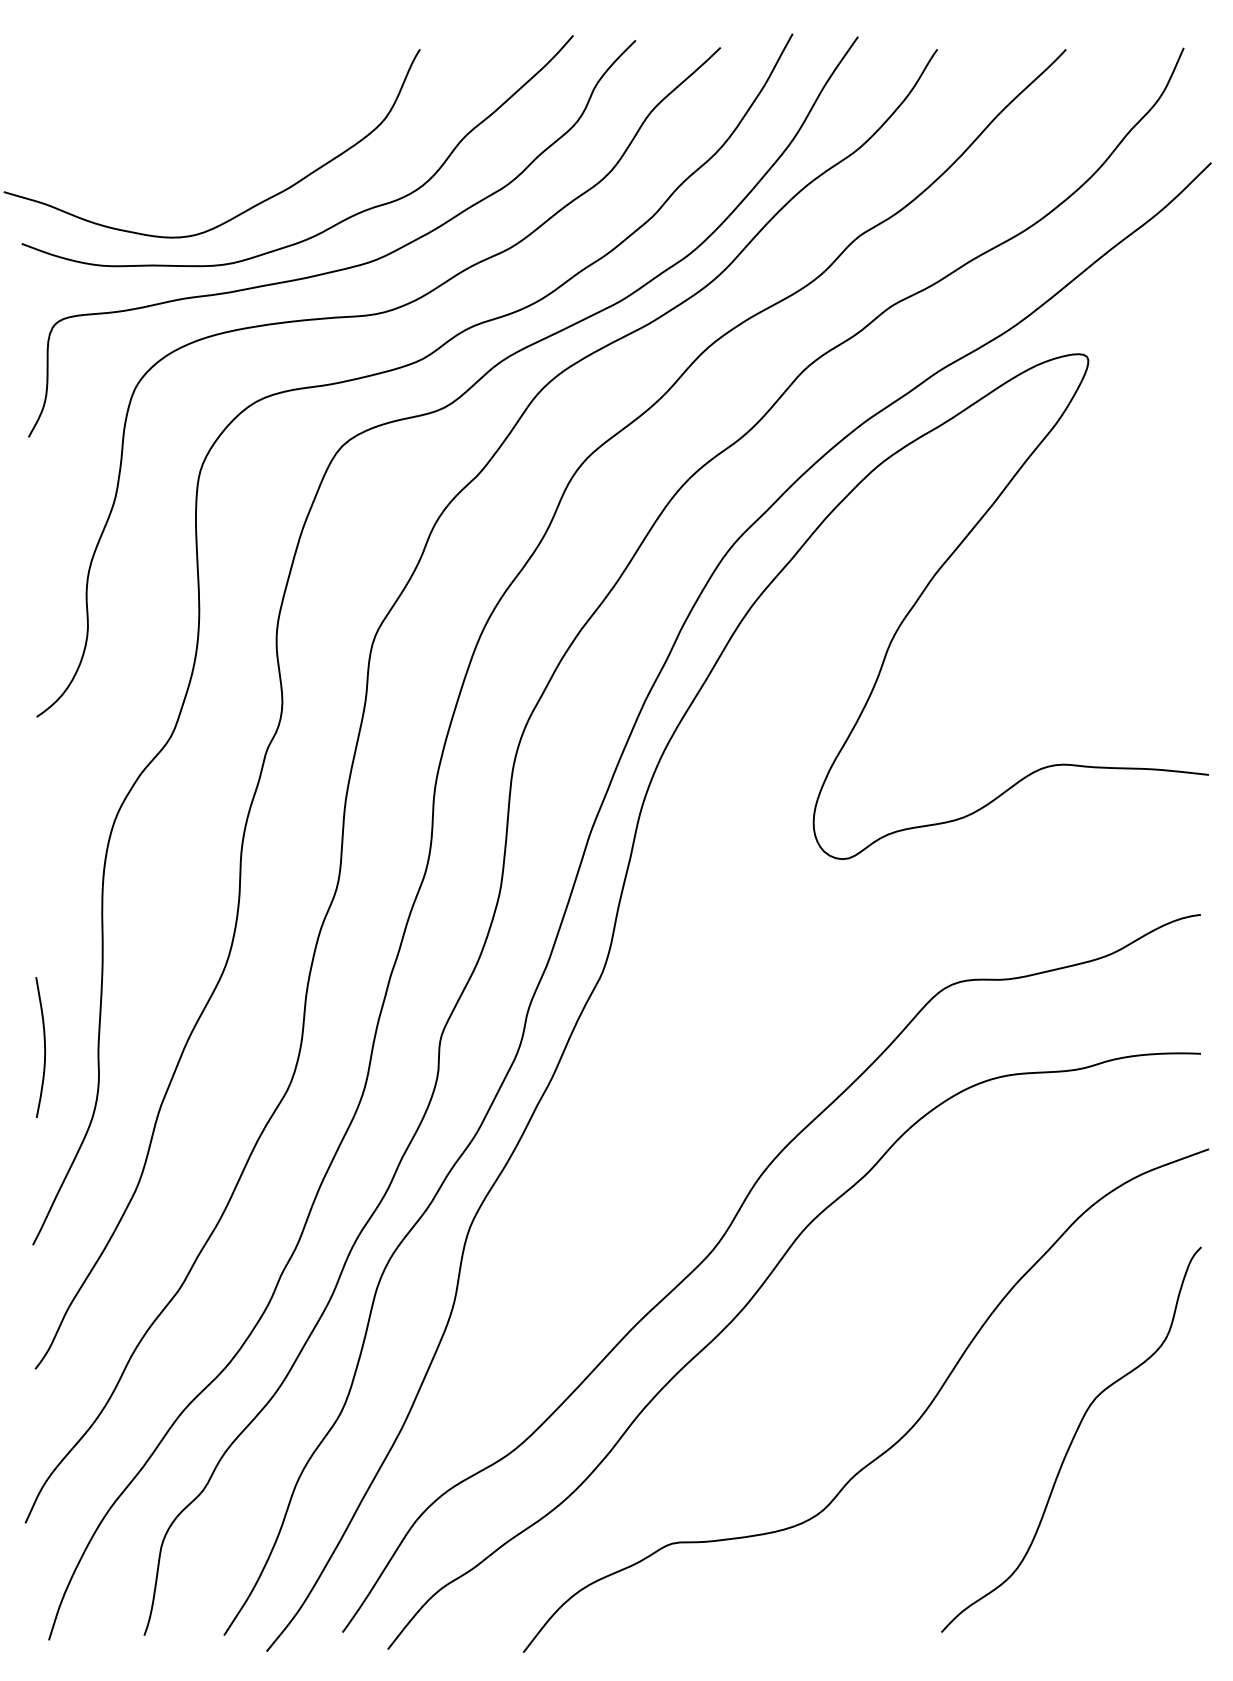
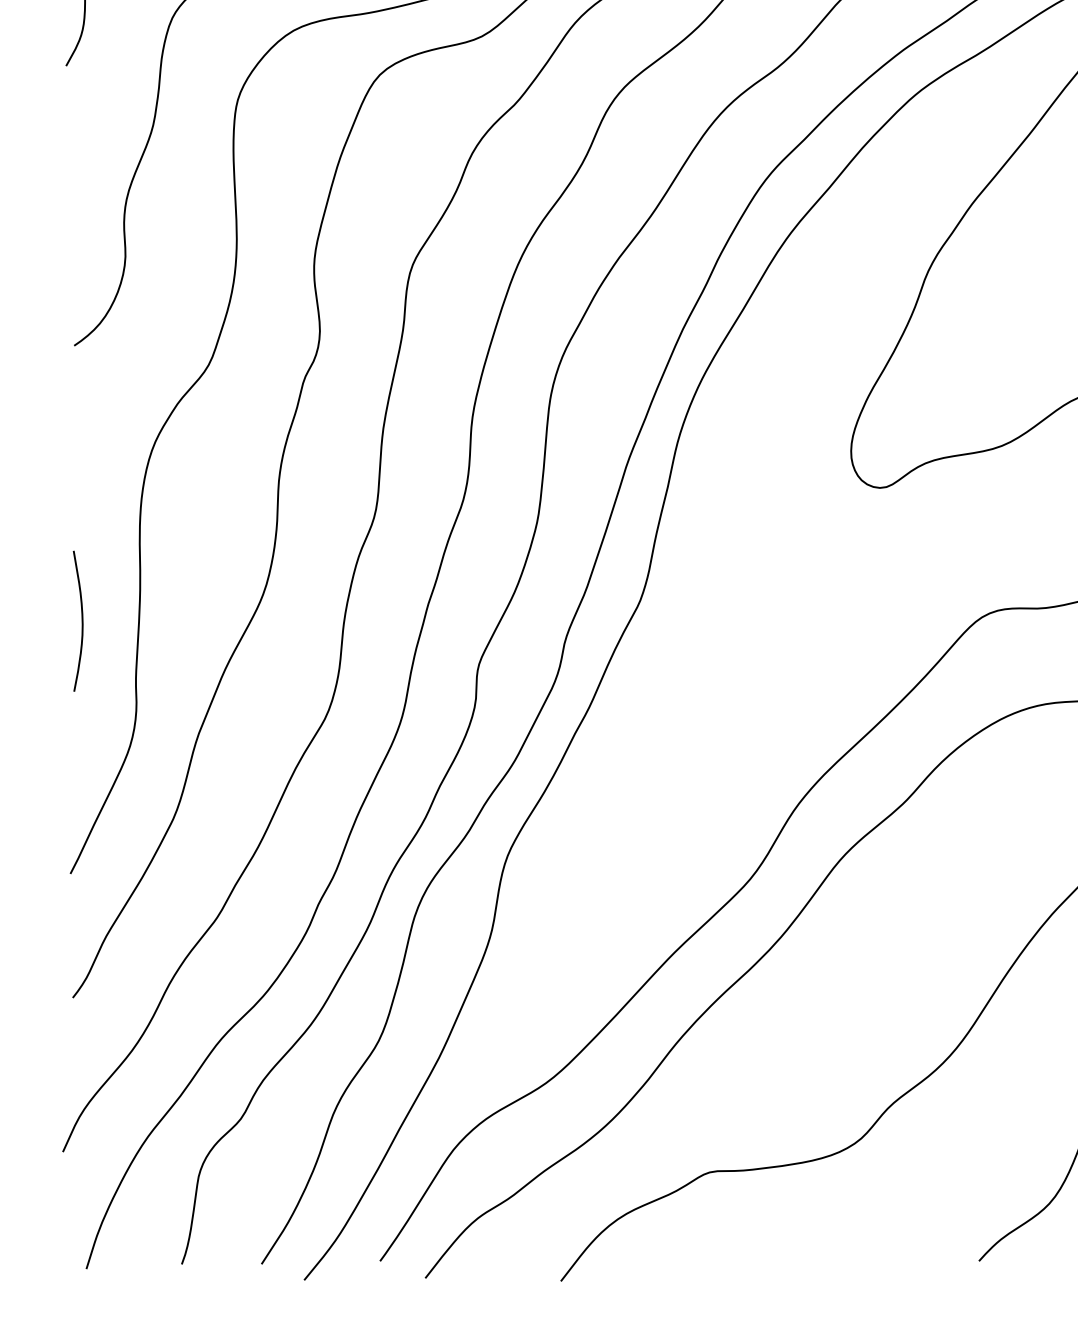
curve: (44, 1047) -> (82, 621), moved

